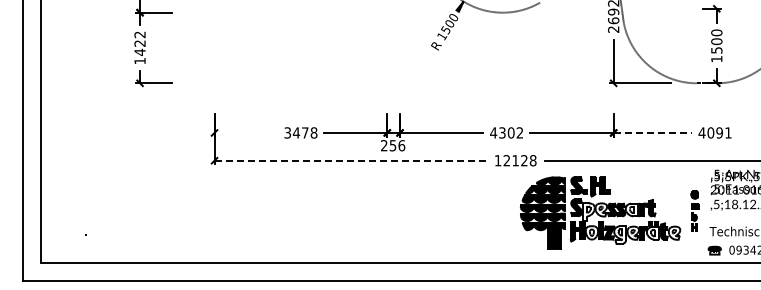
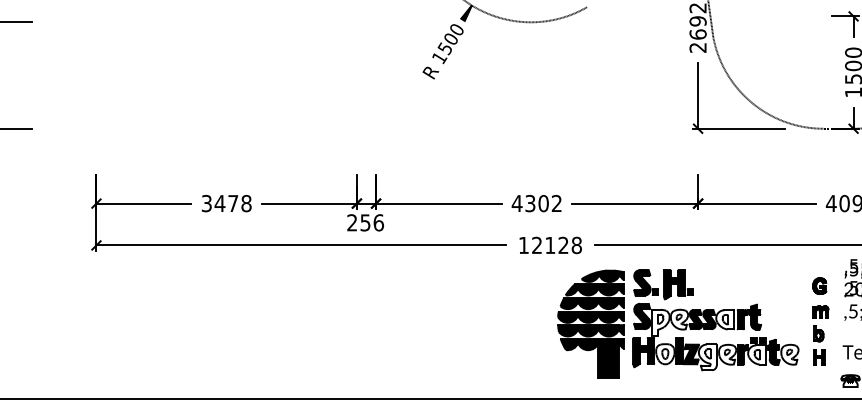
line: (245, 132) -> (143, 202), added
line: (653, 132) -> (758, 202), dashed -> solid
line: (350, 160) -> (301, 245), dashed -> solid
part: (695, 210) -> (821, 320), size x1.43

